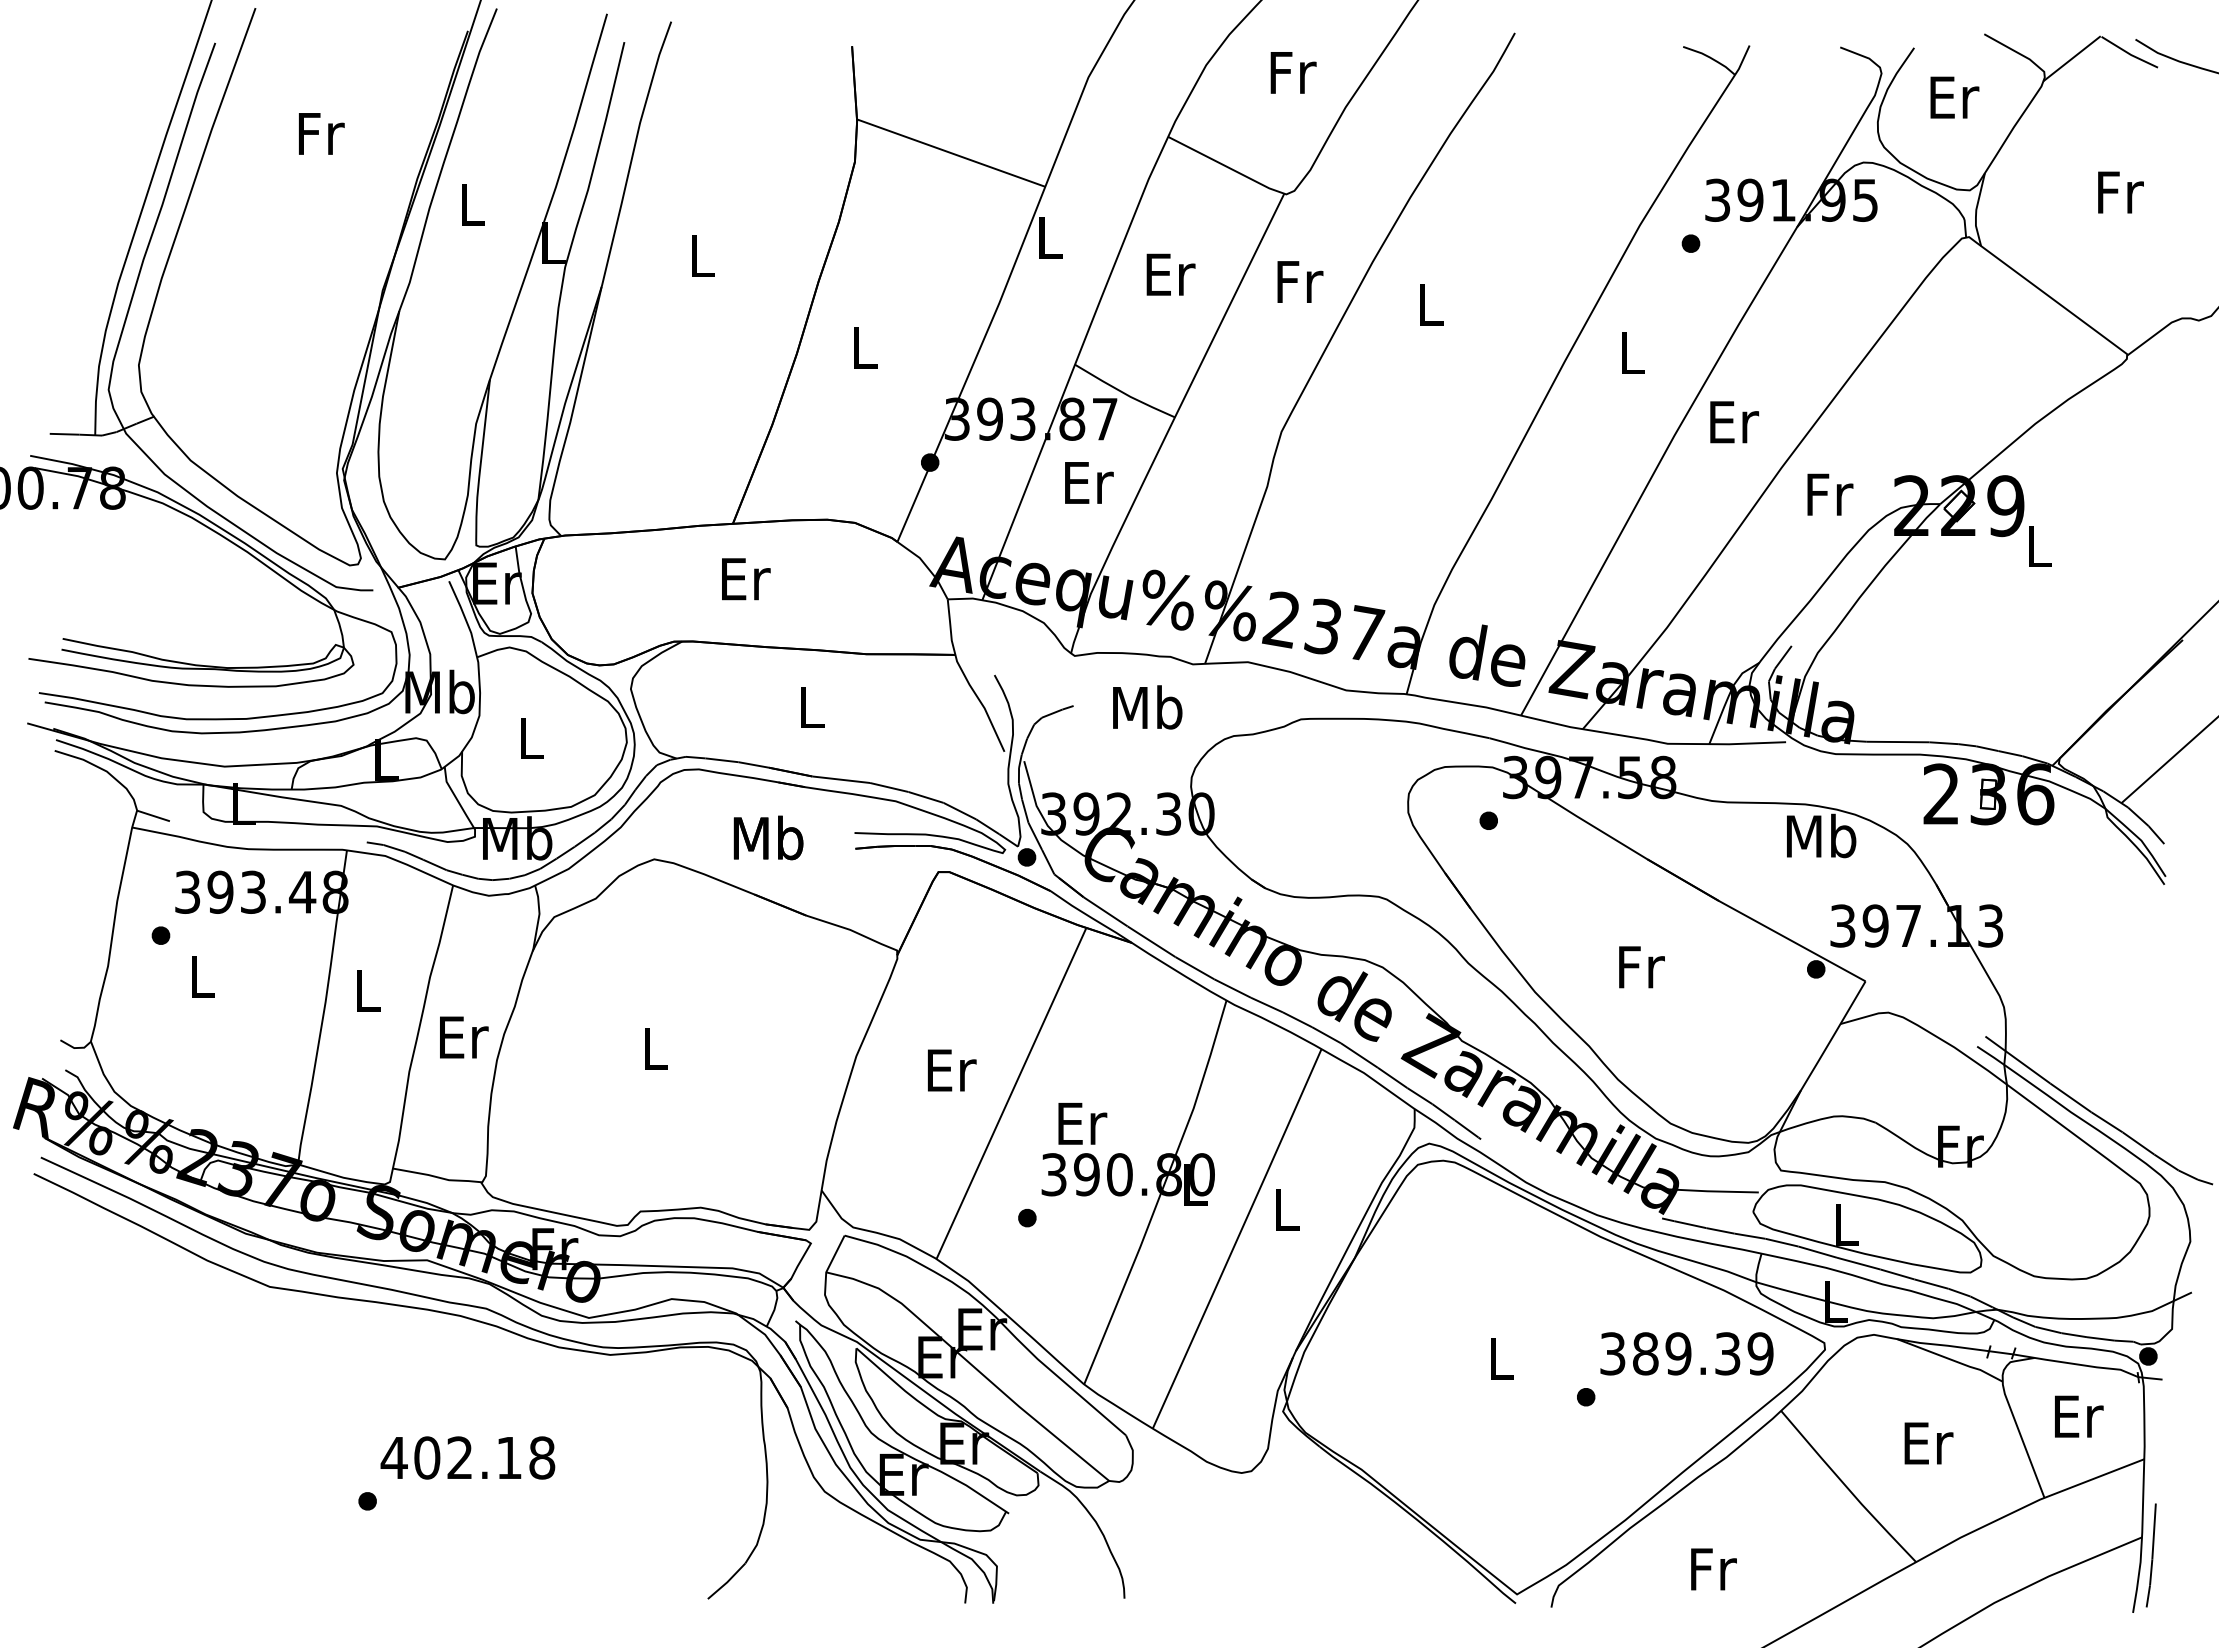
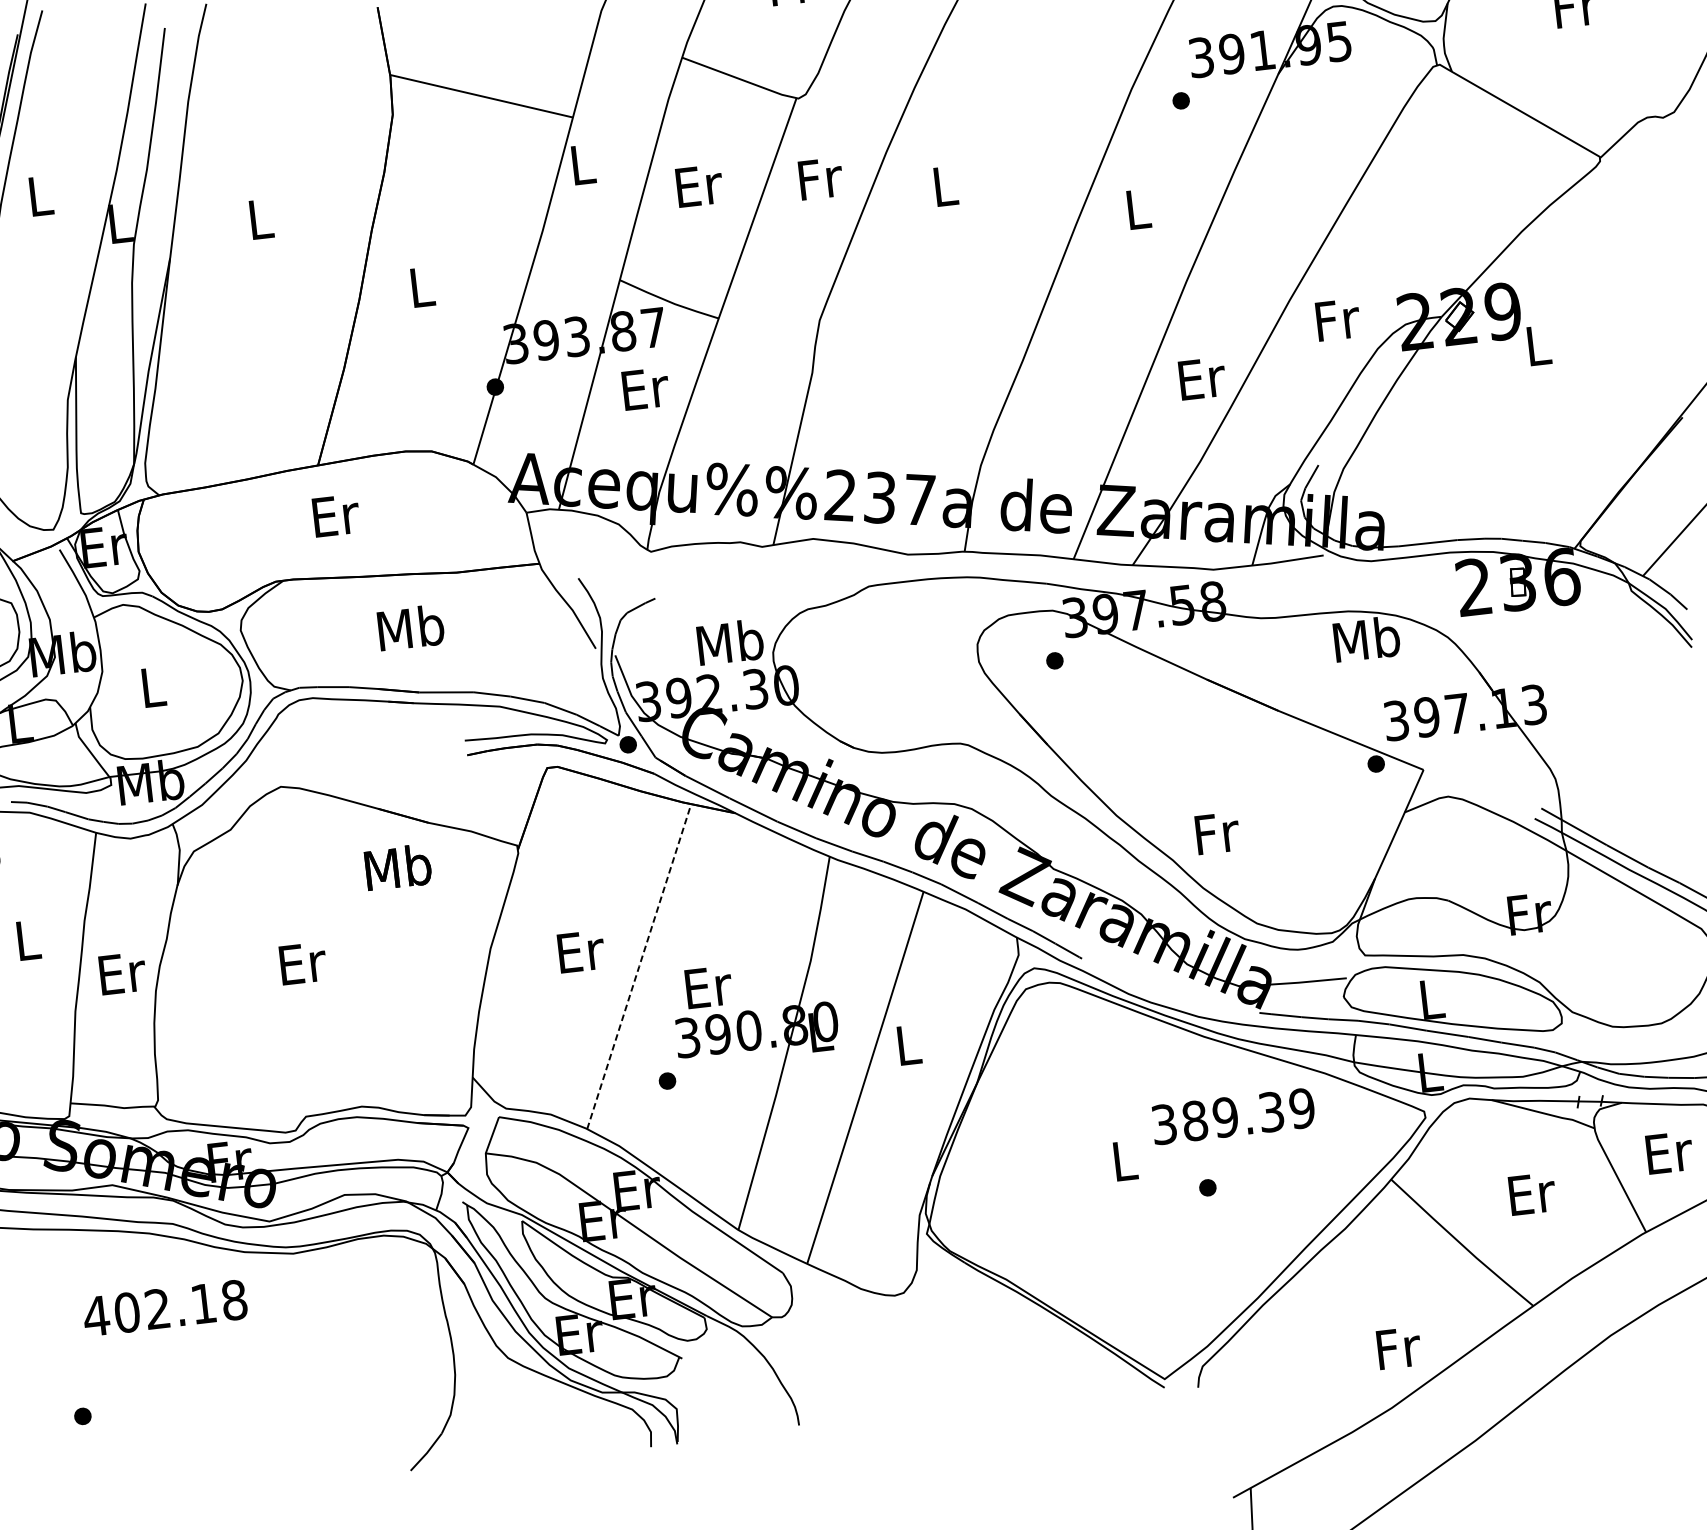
text: (1734, 422) -> (1202, 378), moved
text: (811, 706) -> (411, 627), L -> Mb
text: (1147, 707) -> (730, 642), moved
text: (768, 837) -> (398, 866), moved
text: (1641, 967) -> (1217, 833), moved
text: (656, 1048) -> (303, 962), L -> Er
line: (1011, 1093) -> (639, 966), solid -> dashed
text: (1686, 1353) -> (1233, 1116), moved
text: (467, 1457) -> (164, 1307), moved
text: (1713, 1569) -> (1398, 1348), moved

